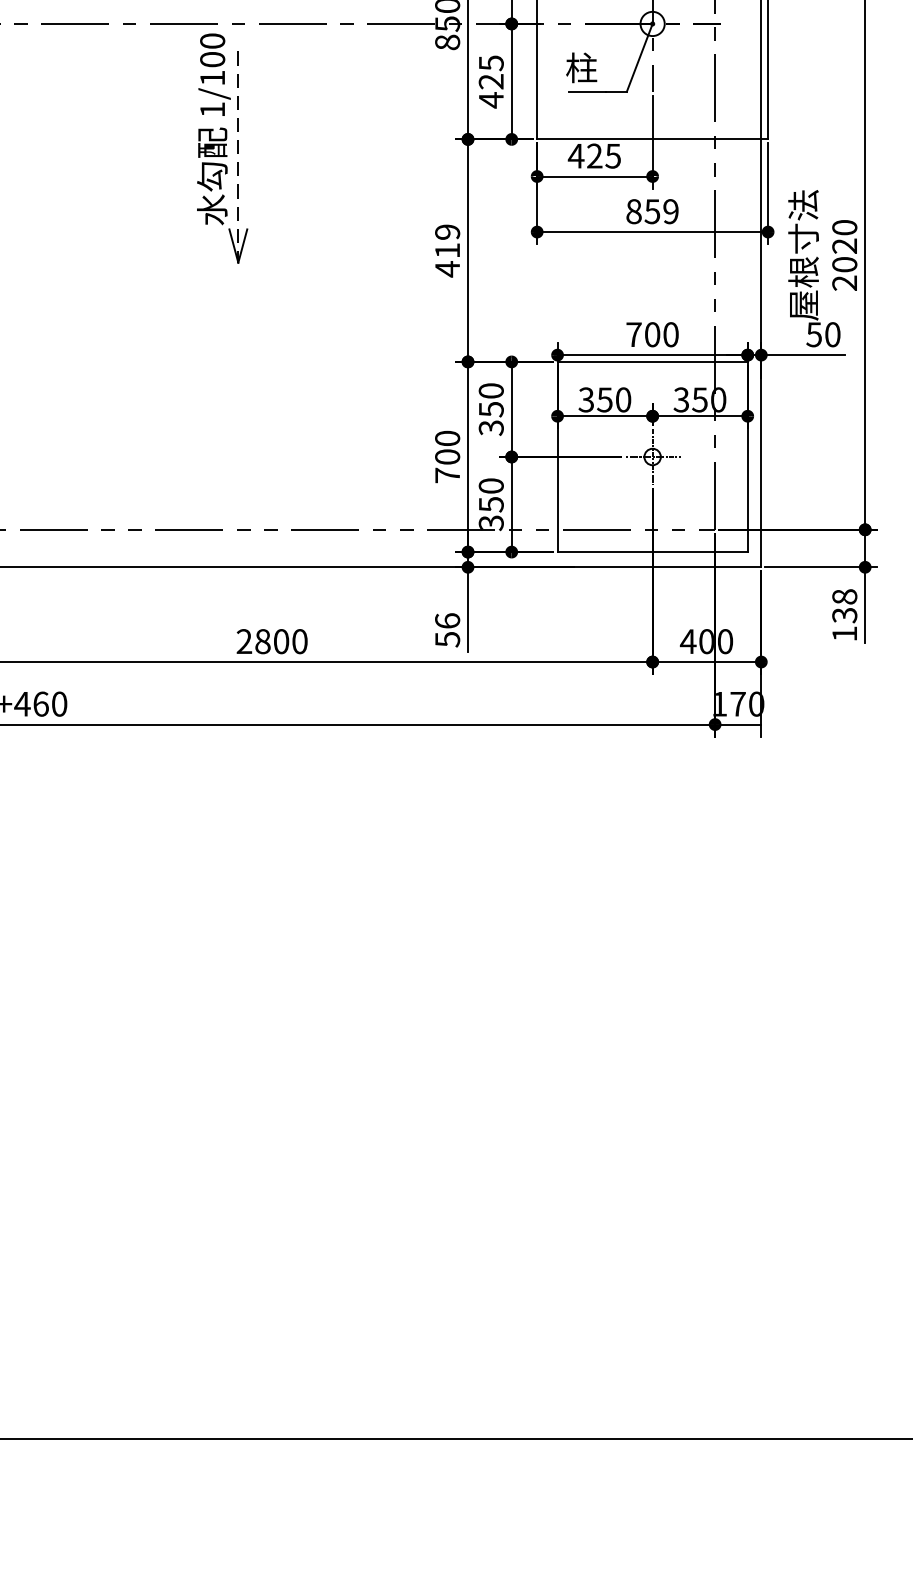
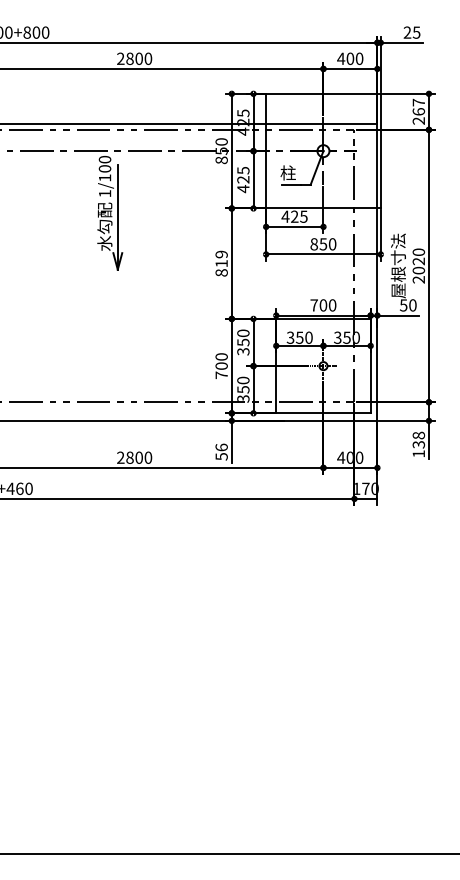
line: (237, 157) -> (117, 217), dashed -> solid
text: (670, 211) -> (332, 244), 859 -> 850
text: (447, 268) -> (221, 272), 419 -> 819

